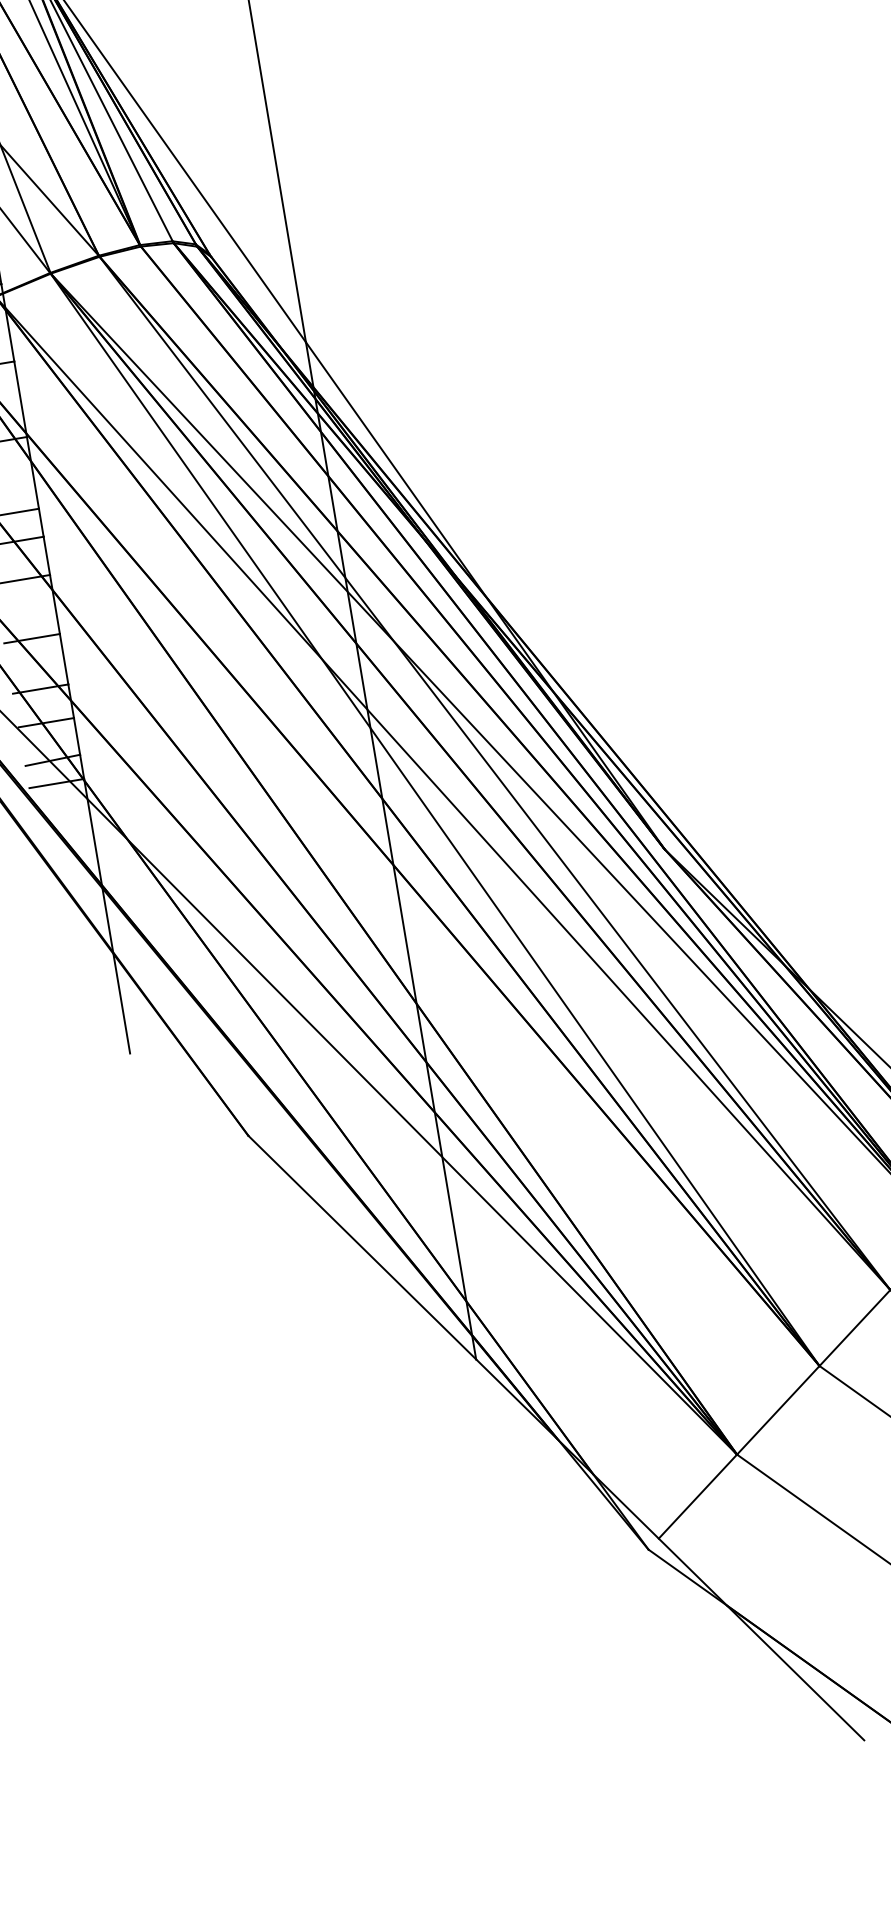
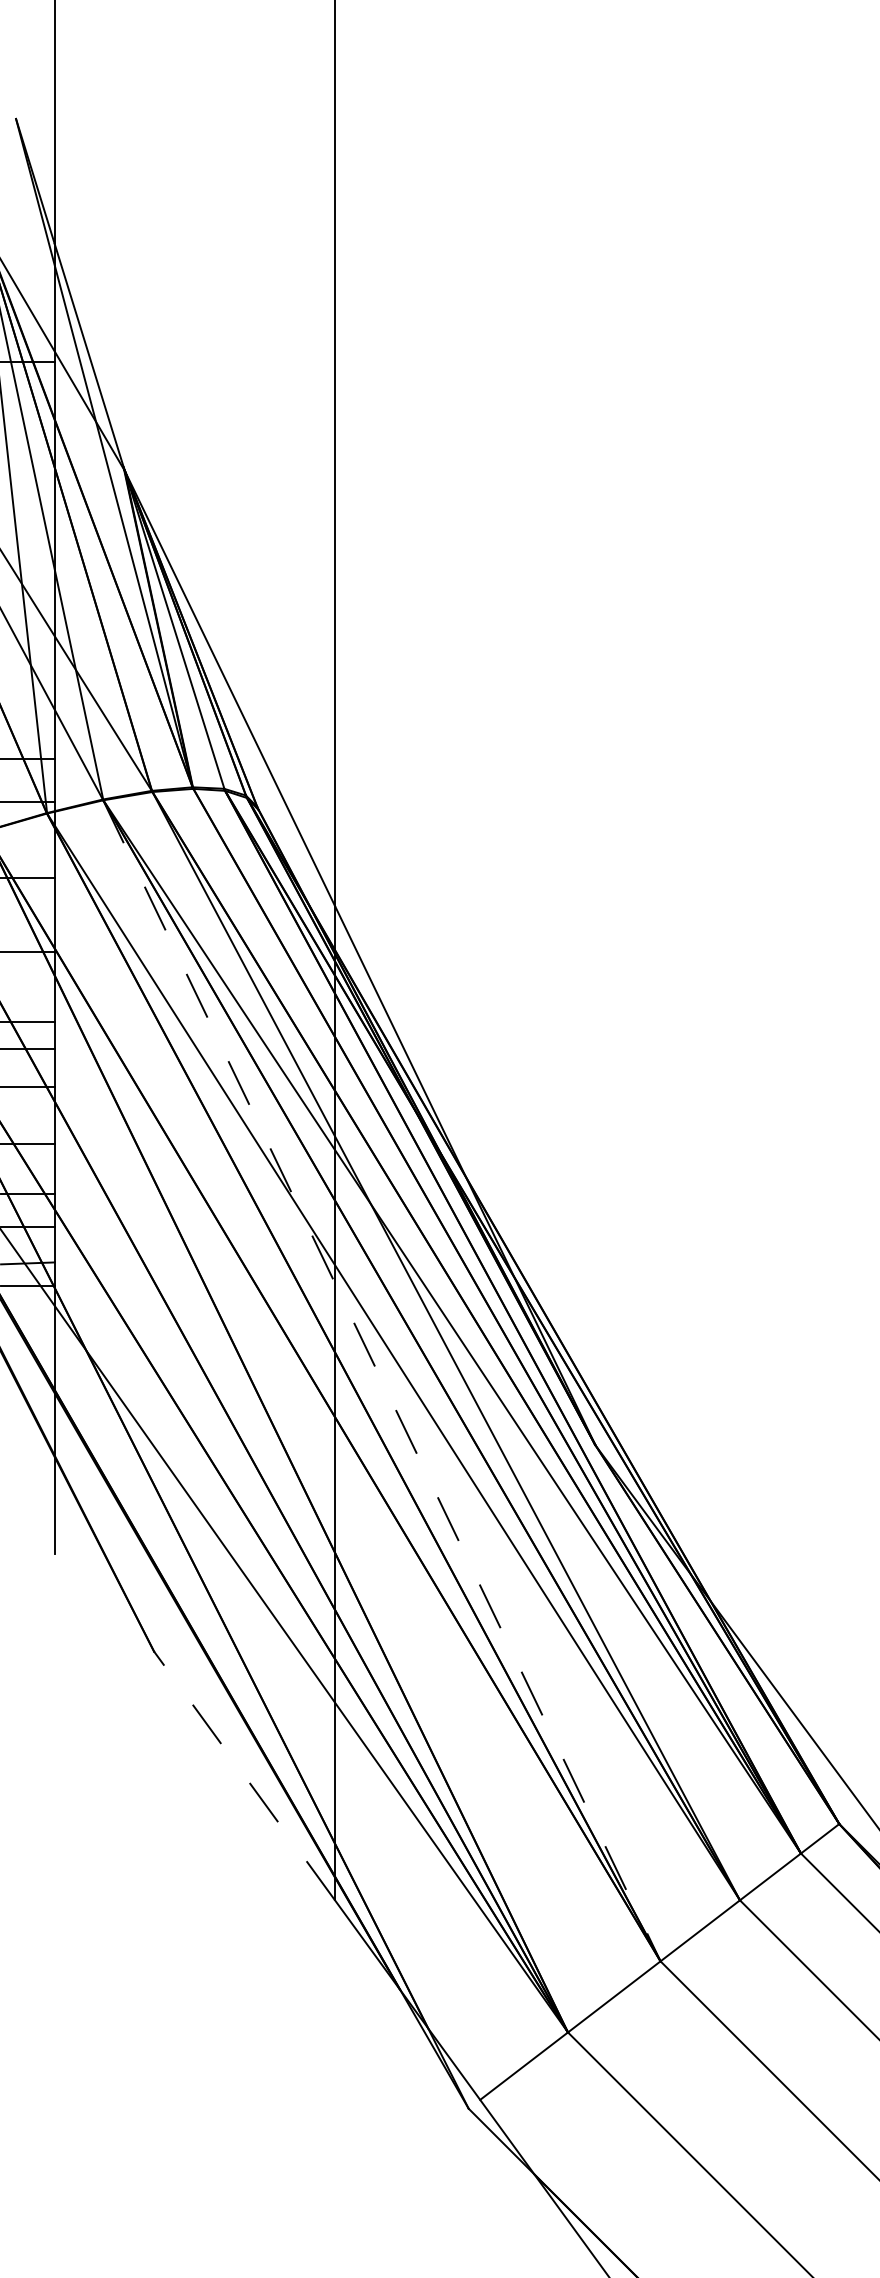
line: (434, 819) -> (381, 1380), solid -> dashed
line: (362, 1247) -> (244, 1775), solid -> dashed

